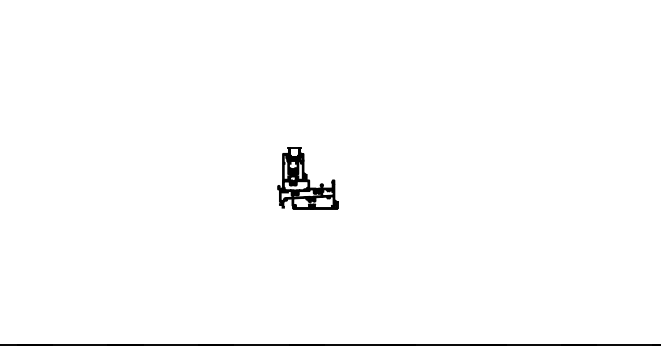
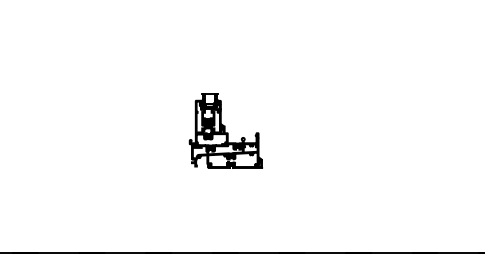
part: (307, 177) -> (225, 130), size x1.67

